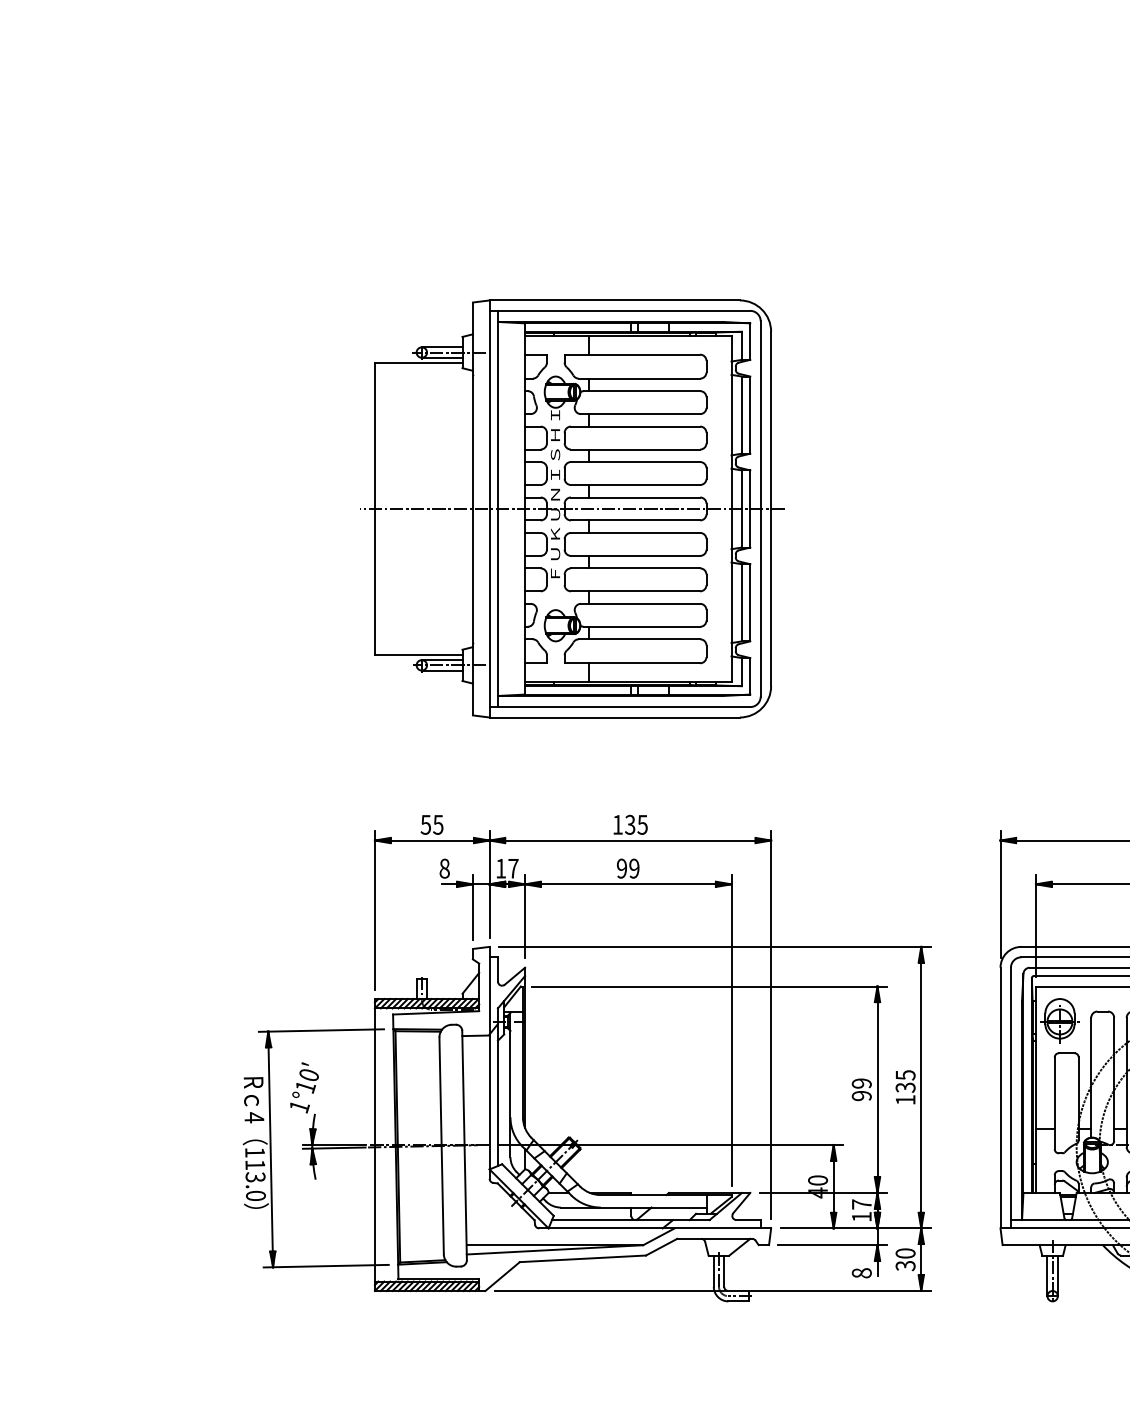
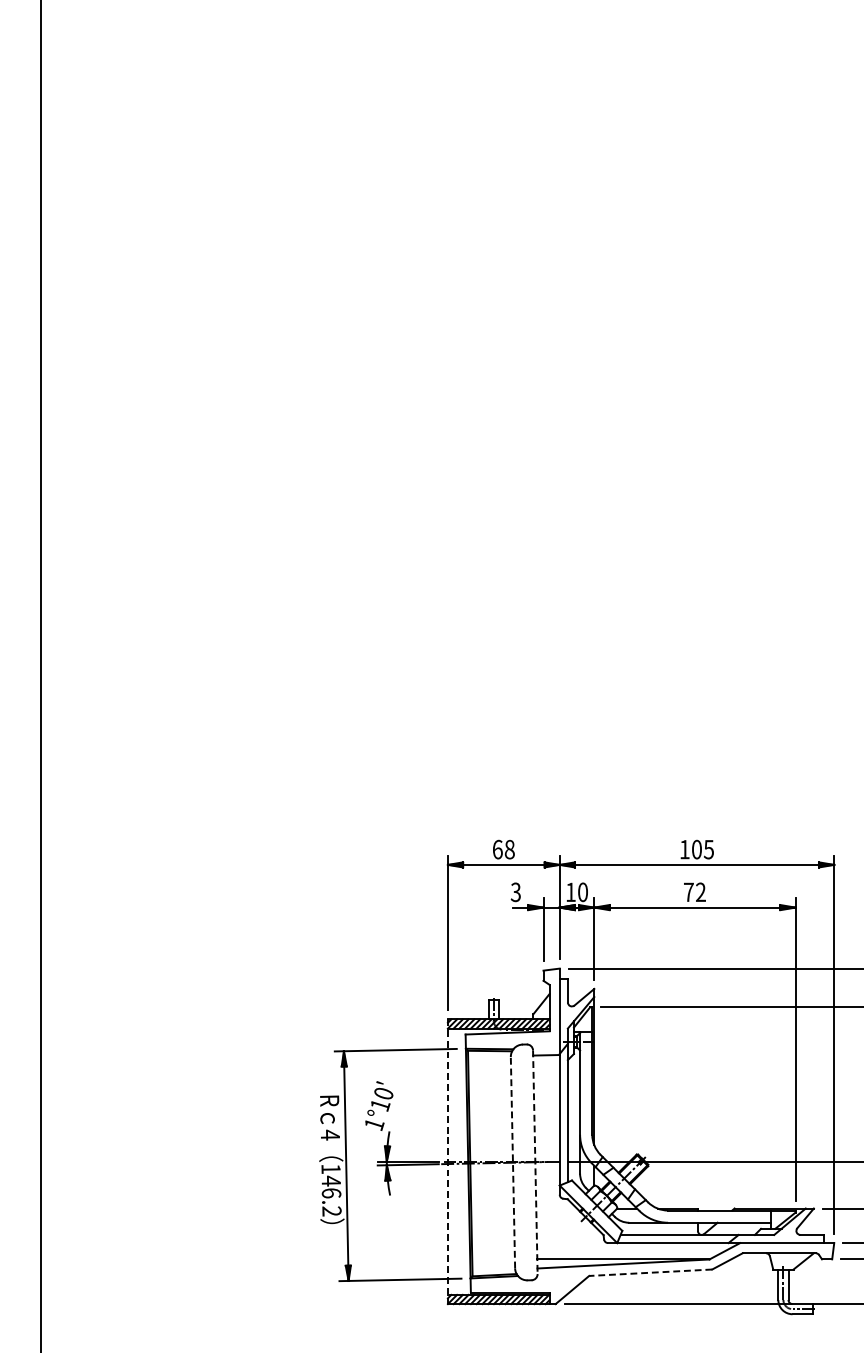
part: (572, 508) -> (640, 541), removed
text: (431, 824) -> (503, 849), 55 -> 68
text: (630, 824) -> (697, 849), 135 -> 105
text: (444, 868) -> (515, 892), 8 -> 3
text: (513, 868) -> (583, 892), 17 -> 10
text: (627, 868) -> (694, 892), 99 -> 72
line: (374, 1145) -> (447, 1162), solid -> dashed
line: (441, 1145) -> (512, 1162), solid -> dashed
line: (464, 1145) -> (535, 1162), solid -> dashed
text: (255, 1180) -> (331, 1196), 113.0 -> 146.2
line: (582, 1258) -> (650, 1272), solid -> dashed

